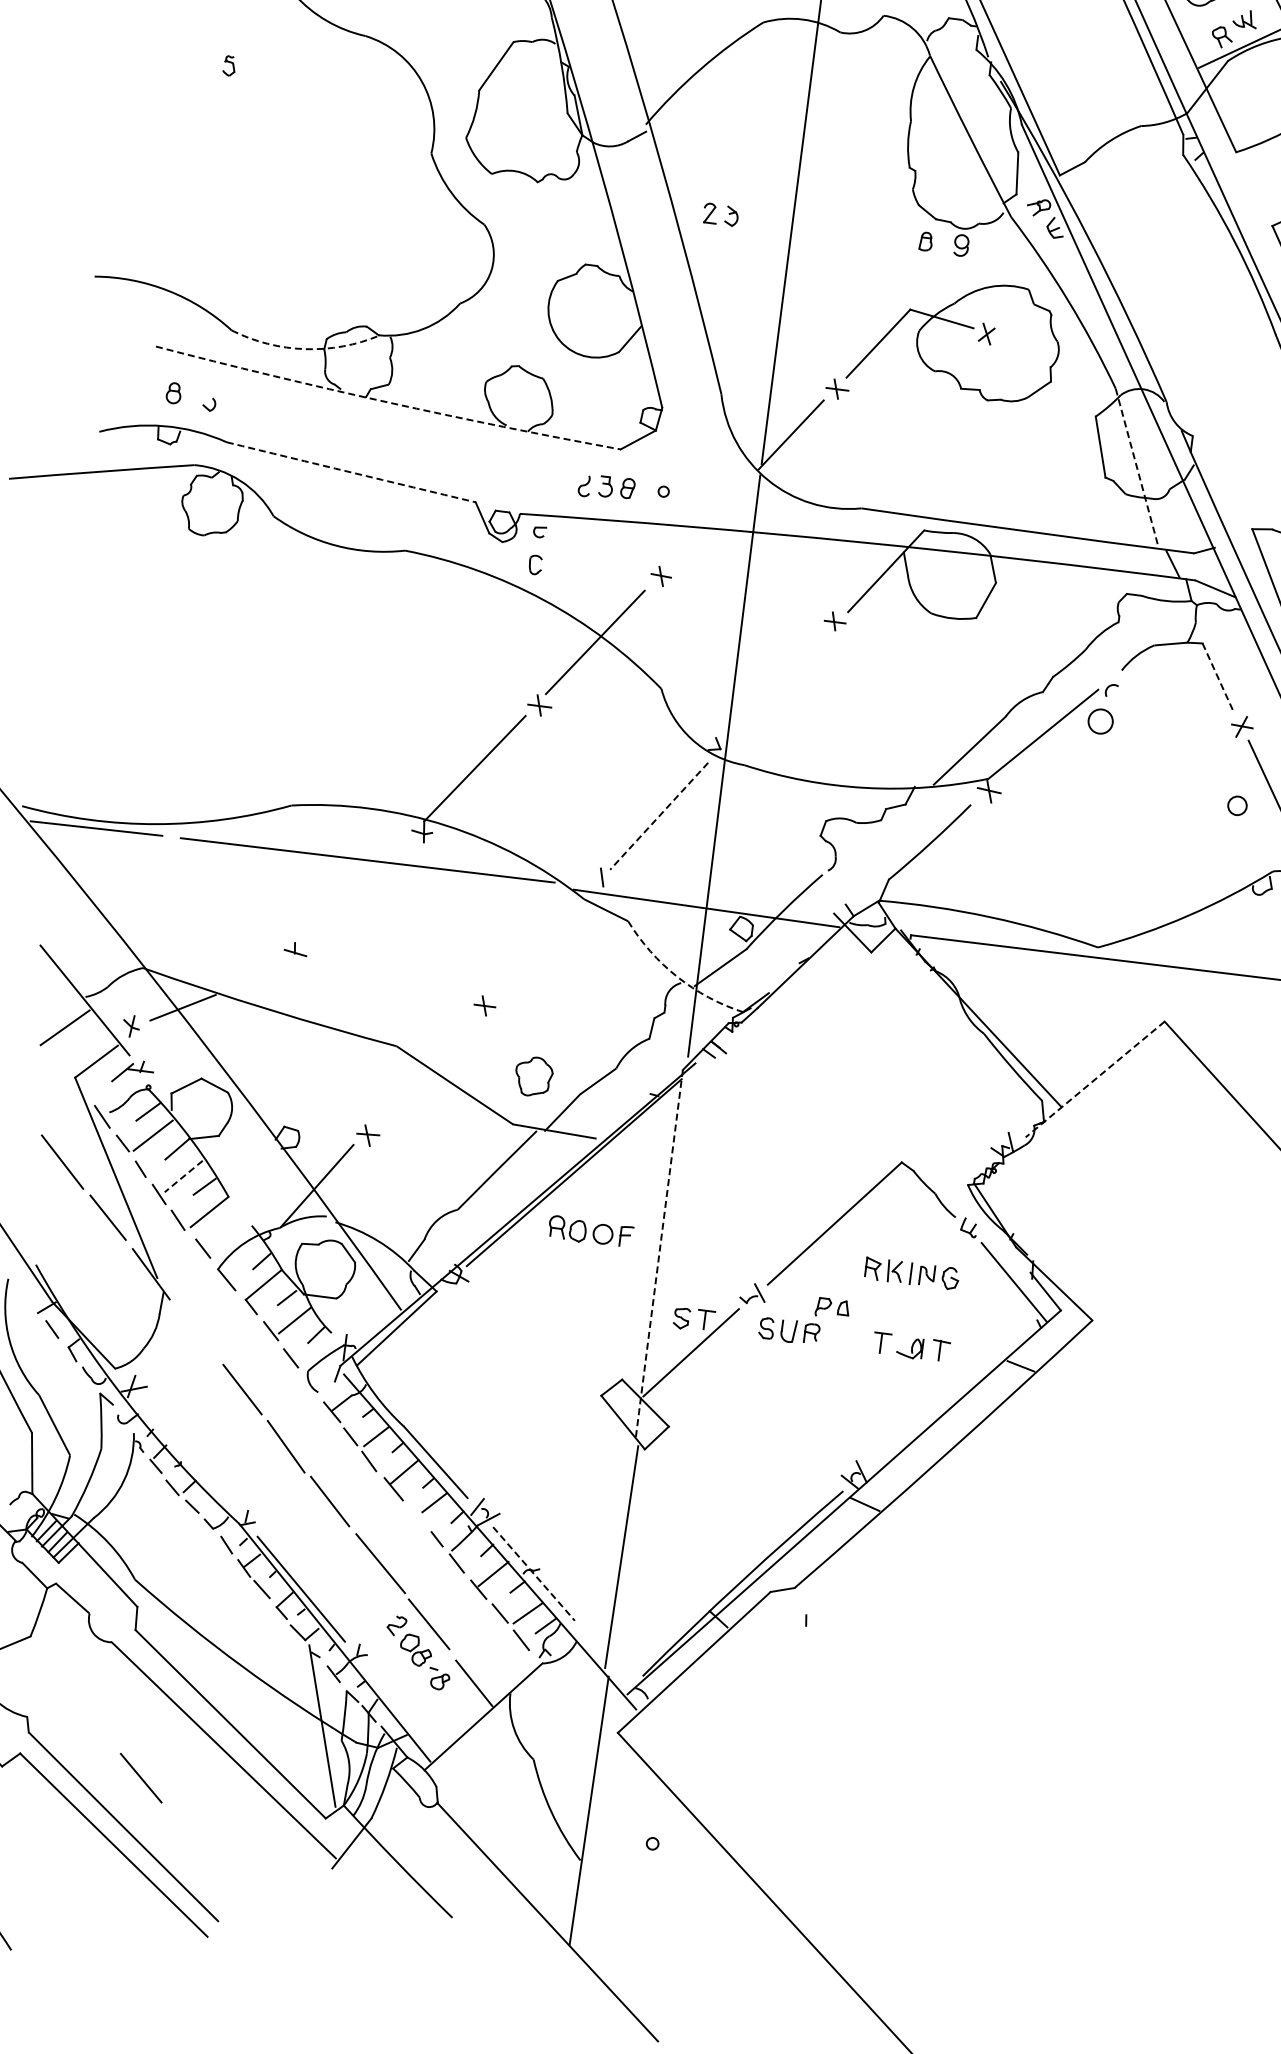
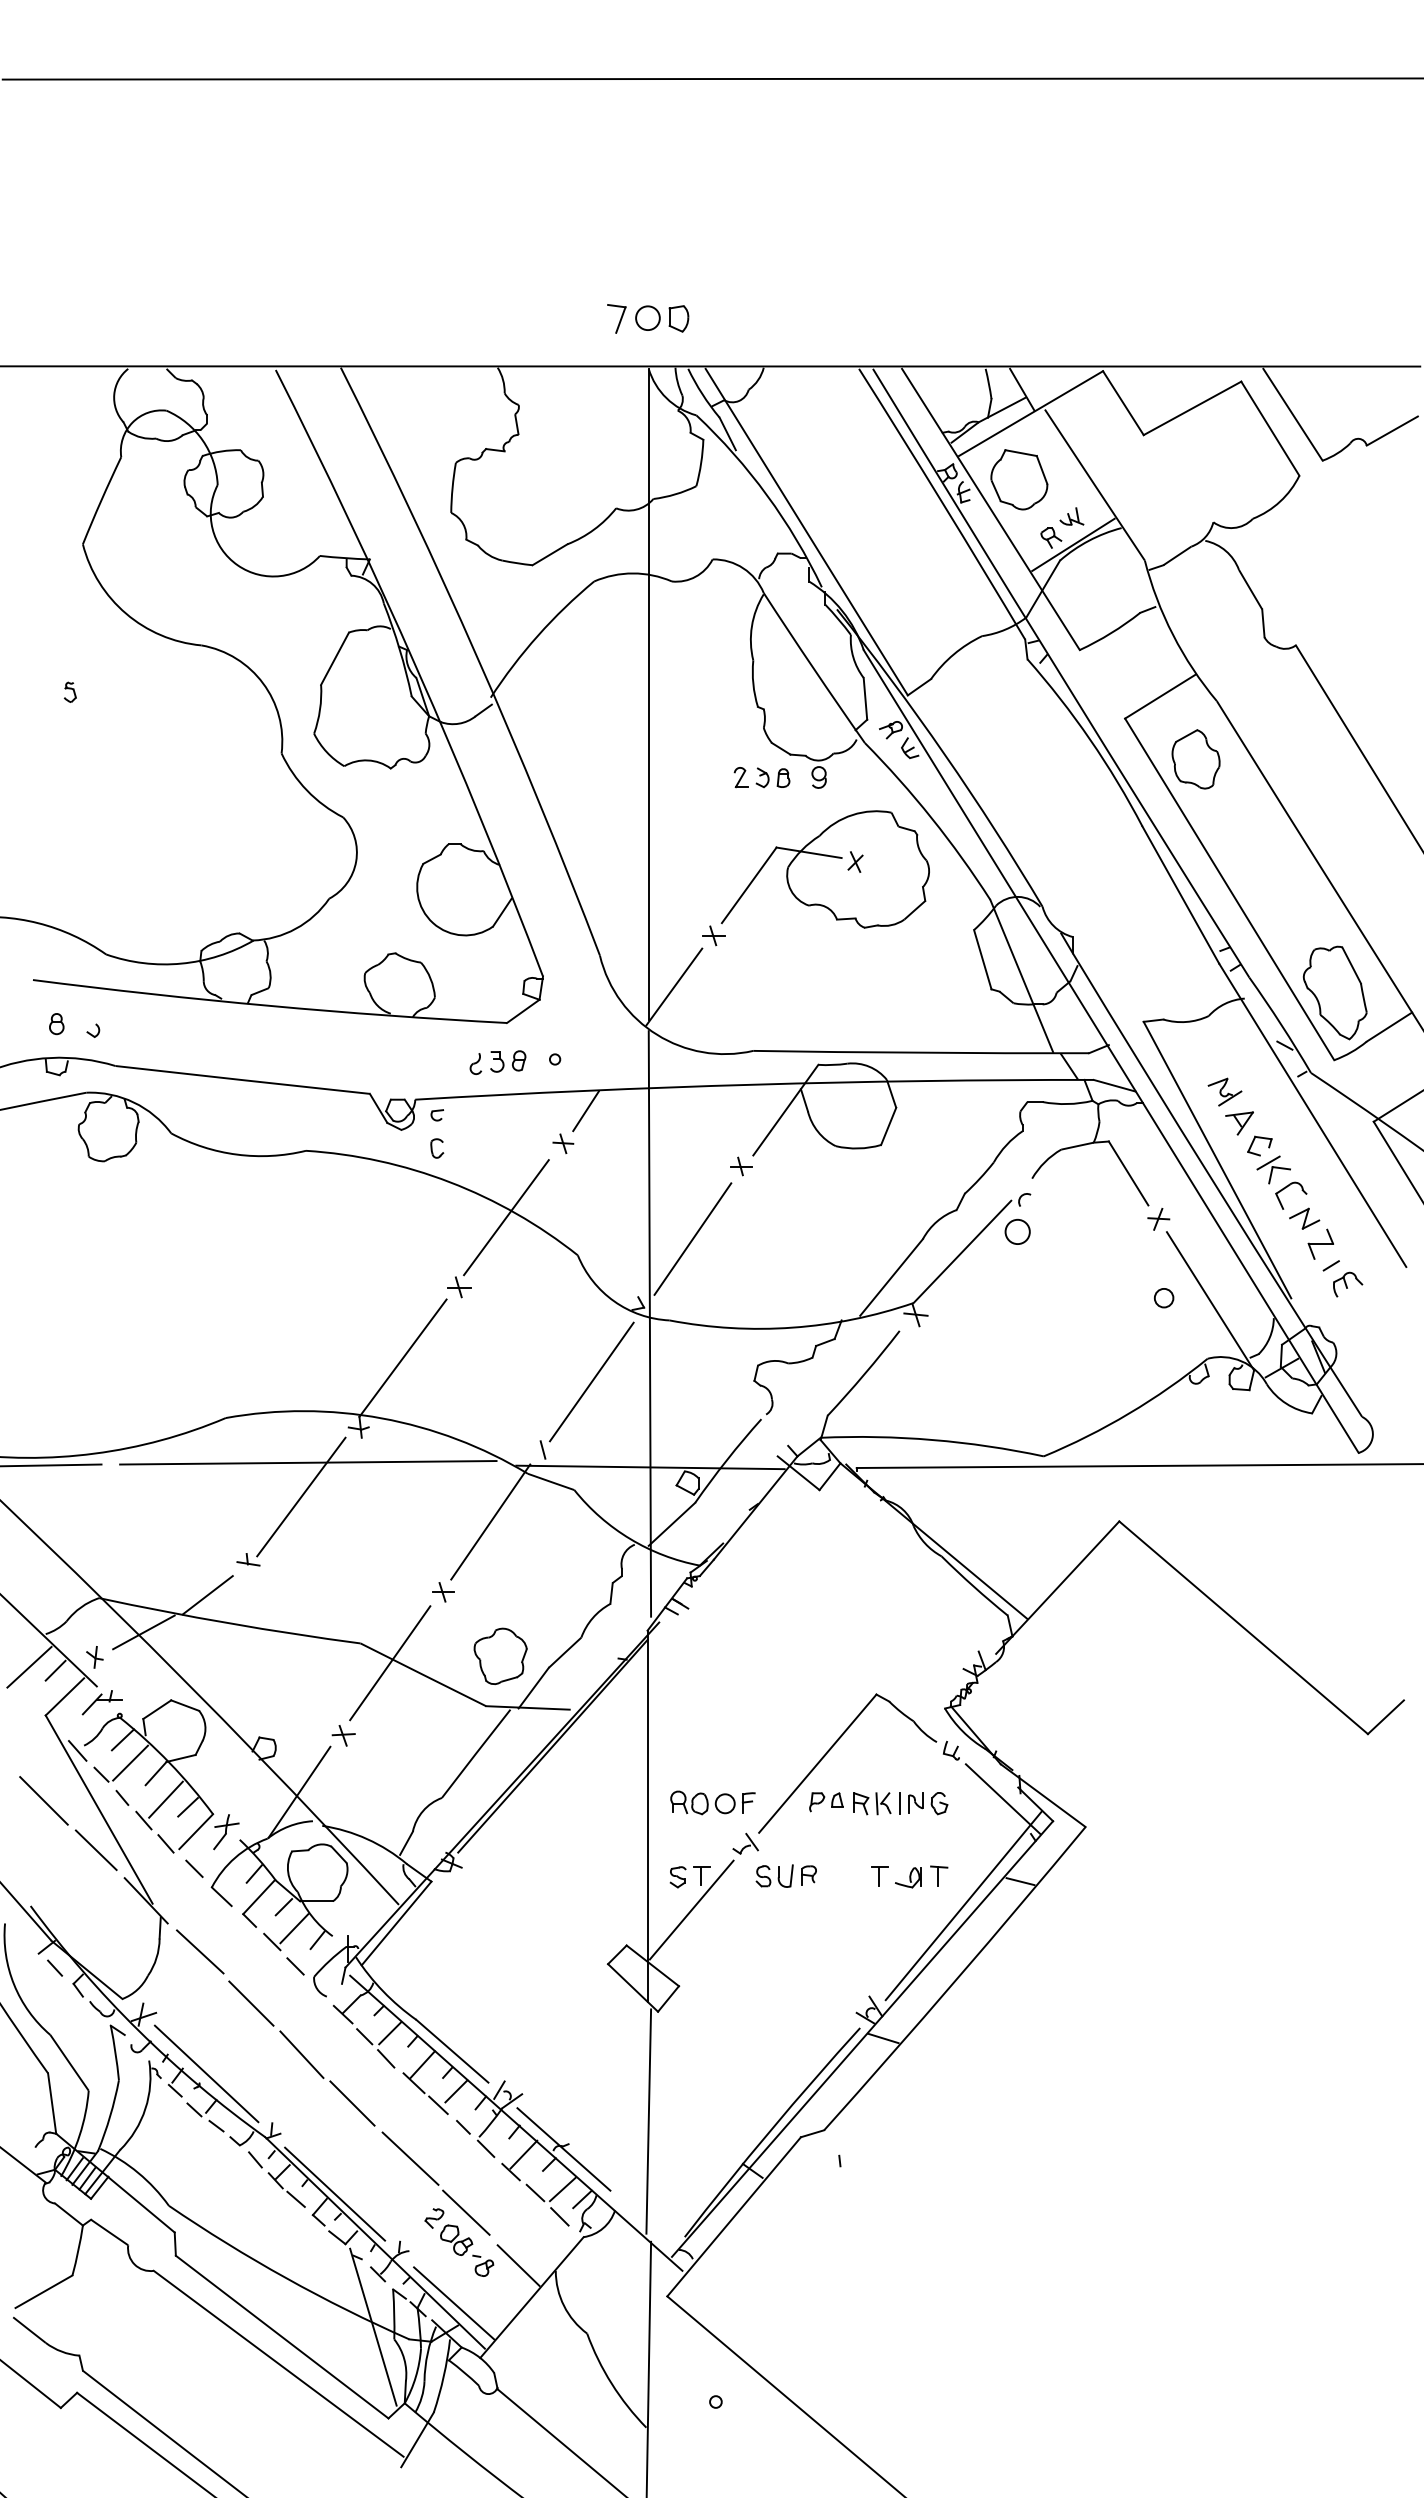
part: (725, 220) -> (756, 782), moved
arc: (305, 349) -> (181, 963), dashed -> solid
arc: (387, 401) -> (269, 1005), dashed -> solid
line: (1136, 468) -> (1021, 976), dashed -> solid
arc: (351, 472) -> (242, 1080), dashed -> solid
line: (687, 547) -> (585, 1111), added
line: (1218, 677) -> (1128, 1173), dashed -> solid
line: (777, 686) -> (692, 1238), added
line: (658, 816) -> (591, 1382), dashed -> solid
line: (356, 892) -> (301, 1496), added
line: (540, 941) -> (490, 1521), added
arc: (677, 977) -> (630, 1539), dashed -> solid
line: (250, 979) -> (207, 1595), added
line: (90, 1034) -> (55, 1670), added
line: (423, 1069) -> (390, 1663), added
part: (533, 1075) -> (500, 1655), size x1.43
line: (1094, 1080) -> (1057, 1588), dashed -> solid
line: (184, 1176) -> (166, 1799), dashed -> solid
part: (239, 1216) -> (226, 1832), added
part: (590, 1231) -> (712, 1802), moved
line: (659, 1254) -> (647, 1816), dashed -> solid
part: (832, 1308) -> (826, 1802), moved
line: (961, 1382) -> (963, 1905), added
line: (189, 1453) -> (206, 2073), added
line: (415, 1514) -> (438, 2105), added
line: (534, 1574) -> (564, 2149), dashed -> solid
line: (405, 1712) -> (454, 2303), added
line: (141, 1777) -> (200, 1951), moved

